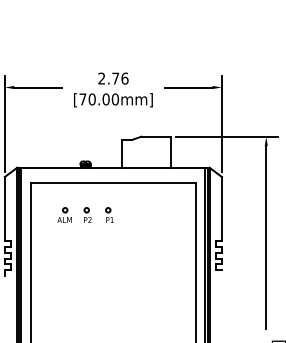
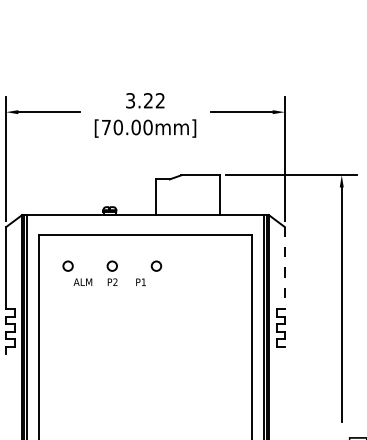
text: (113, 78) -> (145, 100), 2.76 -> 3.22
line: (221, 209) -> (284, 268), solid -> dashed
part: (85, 214) -> (109, 275), size x1.6

